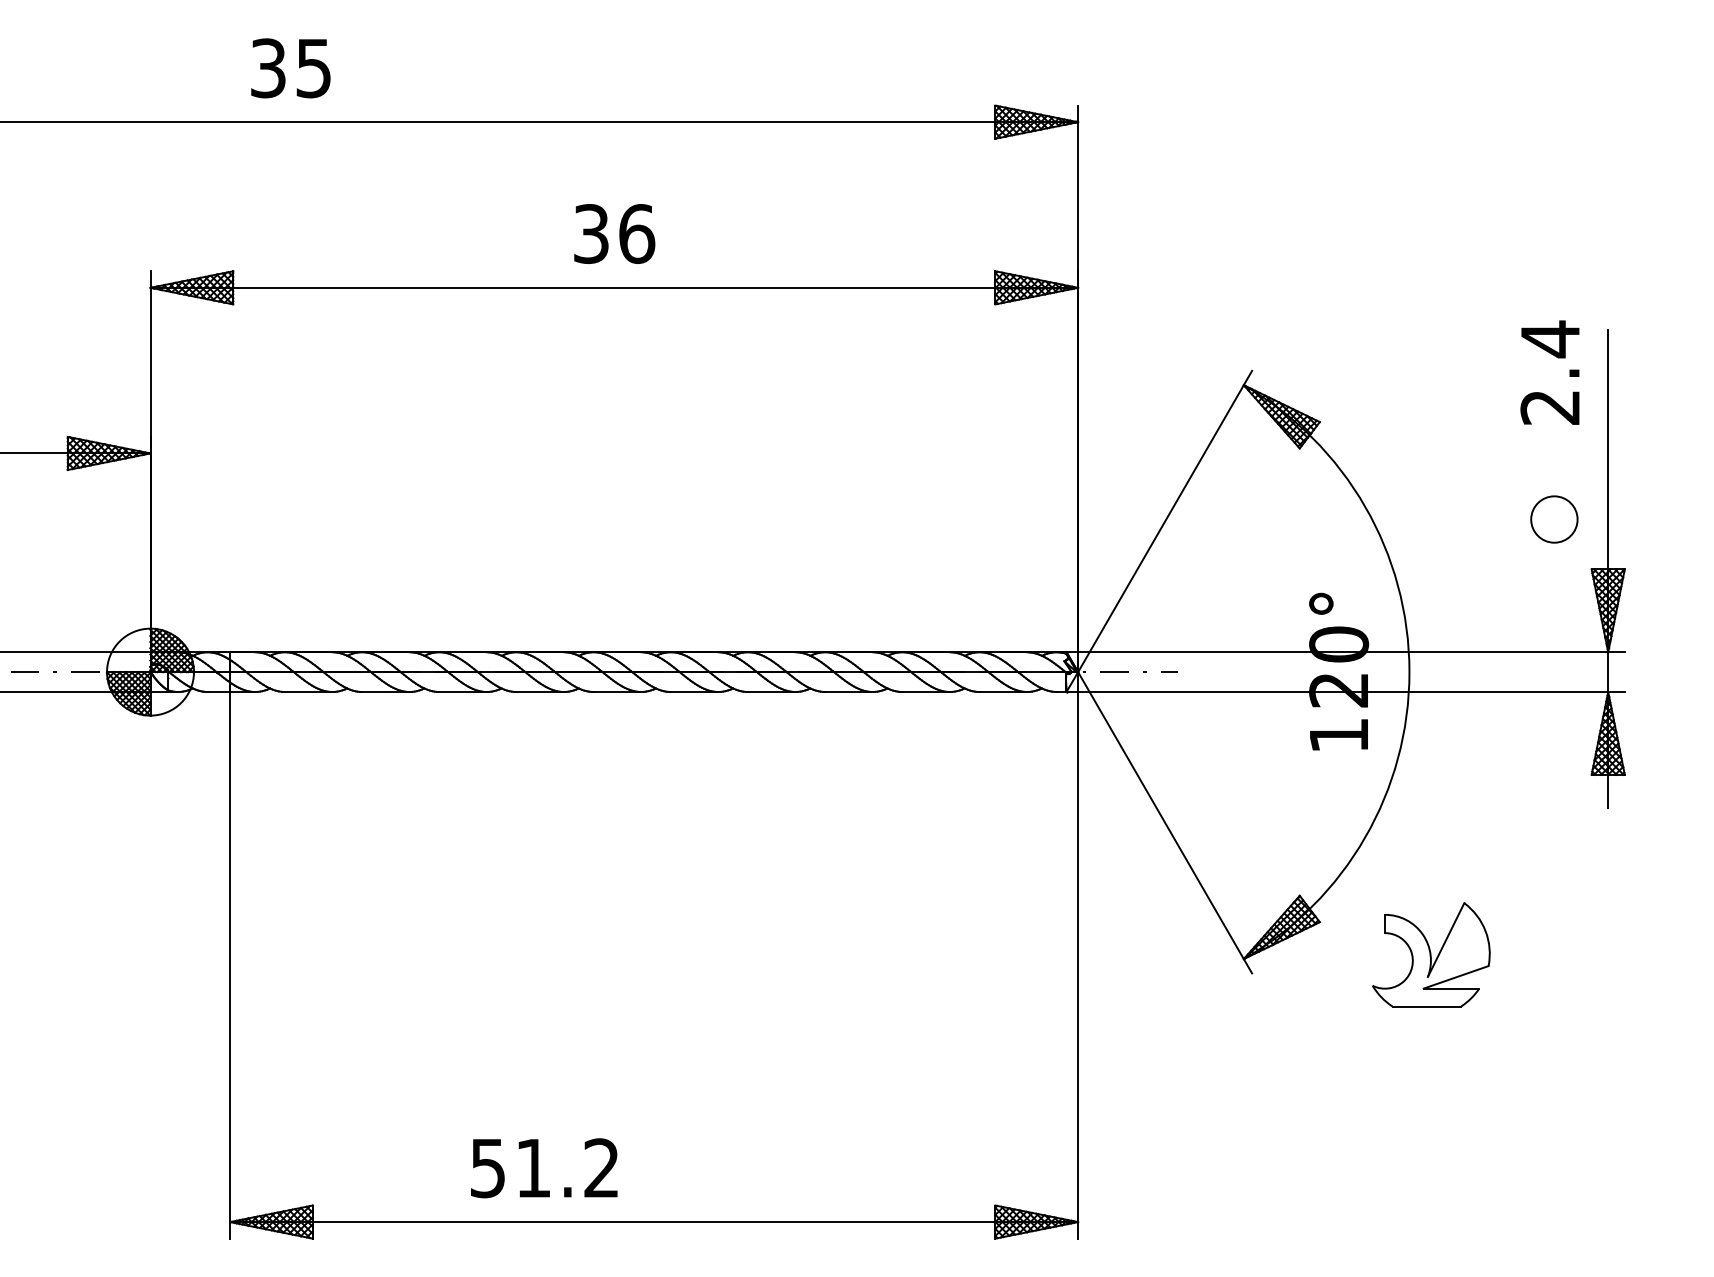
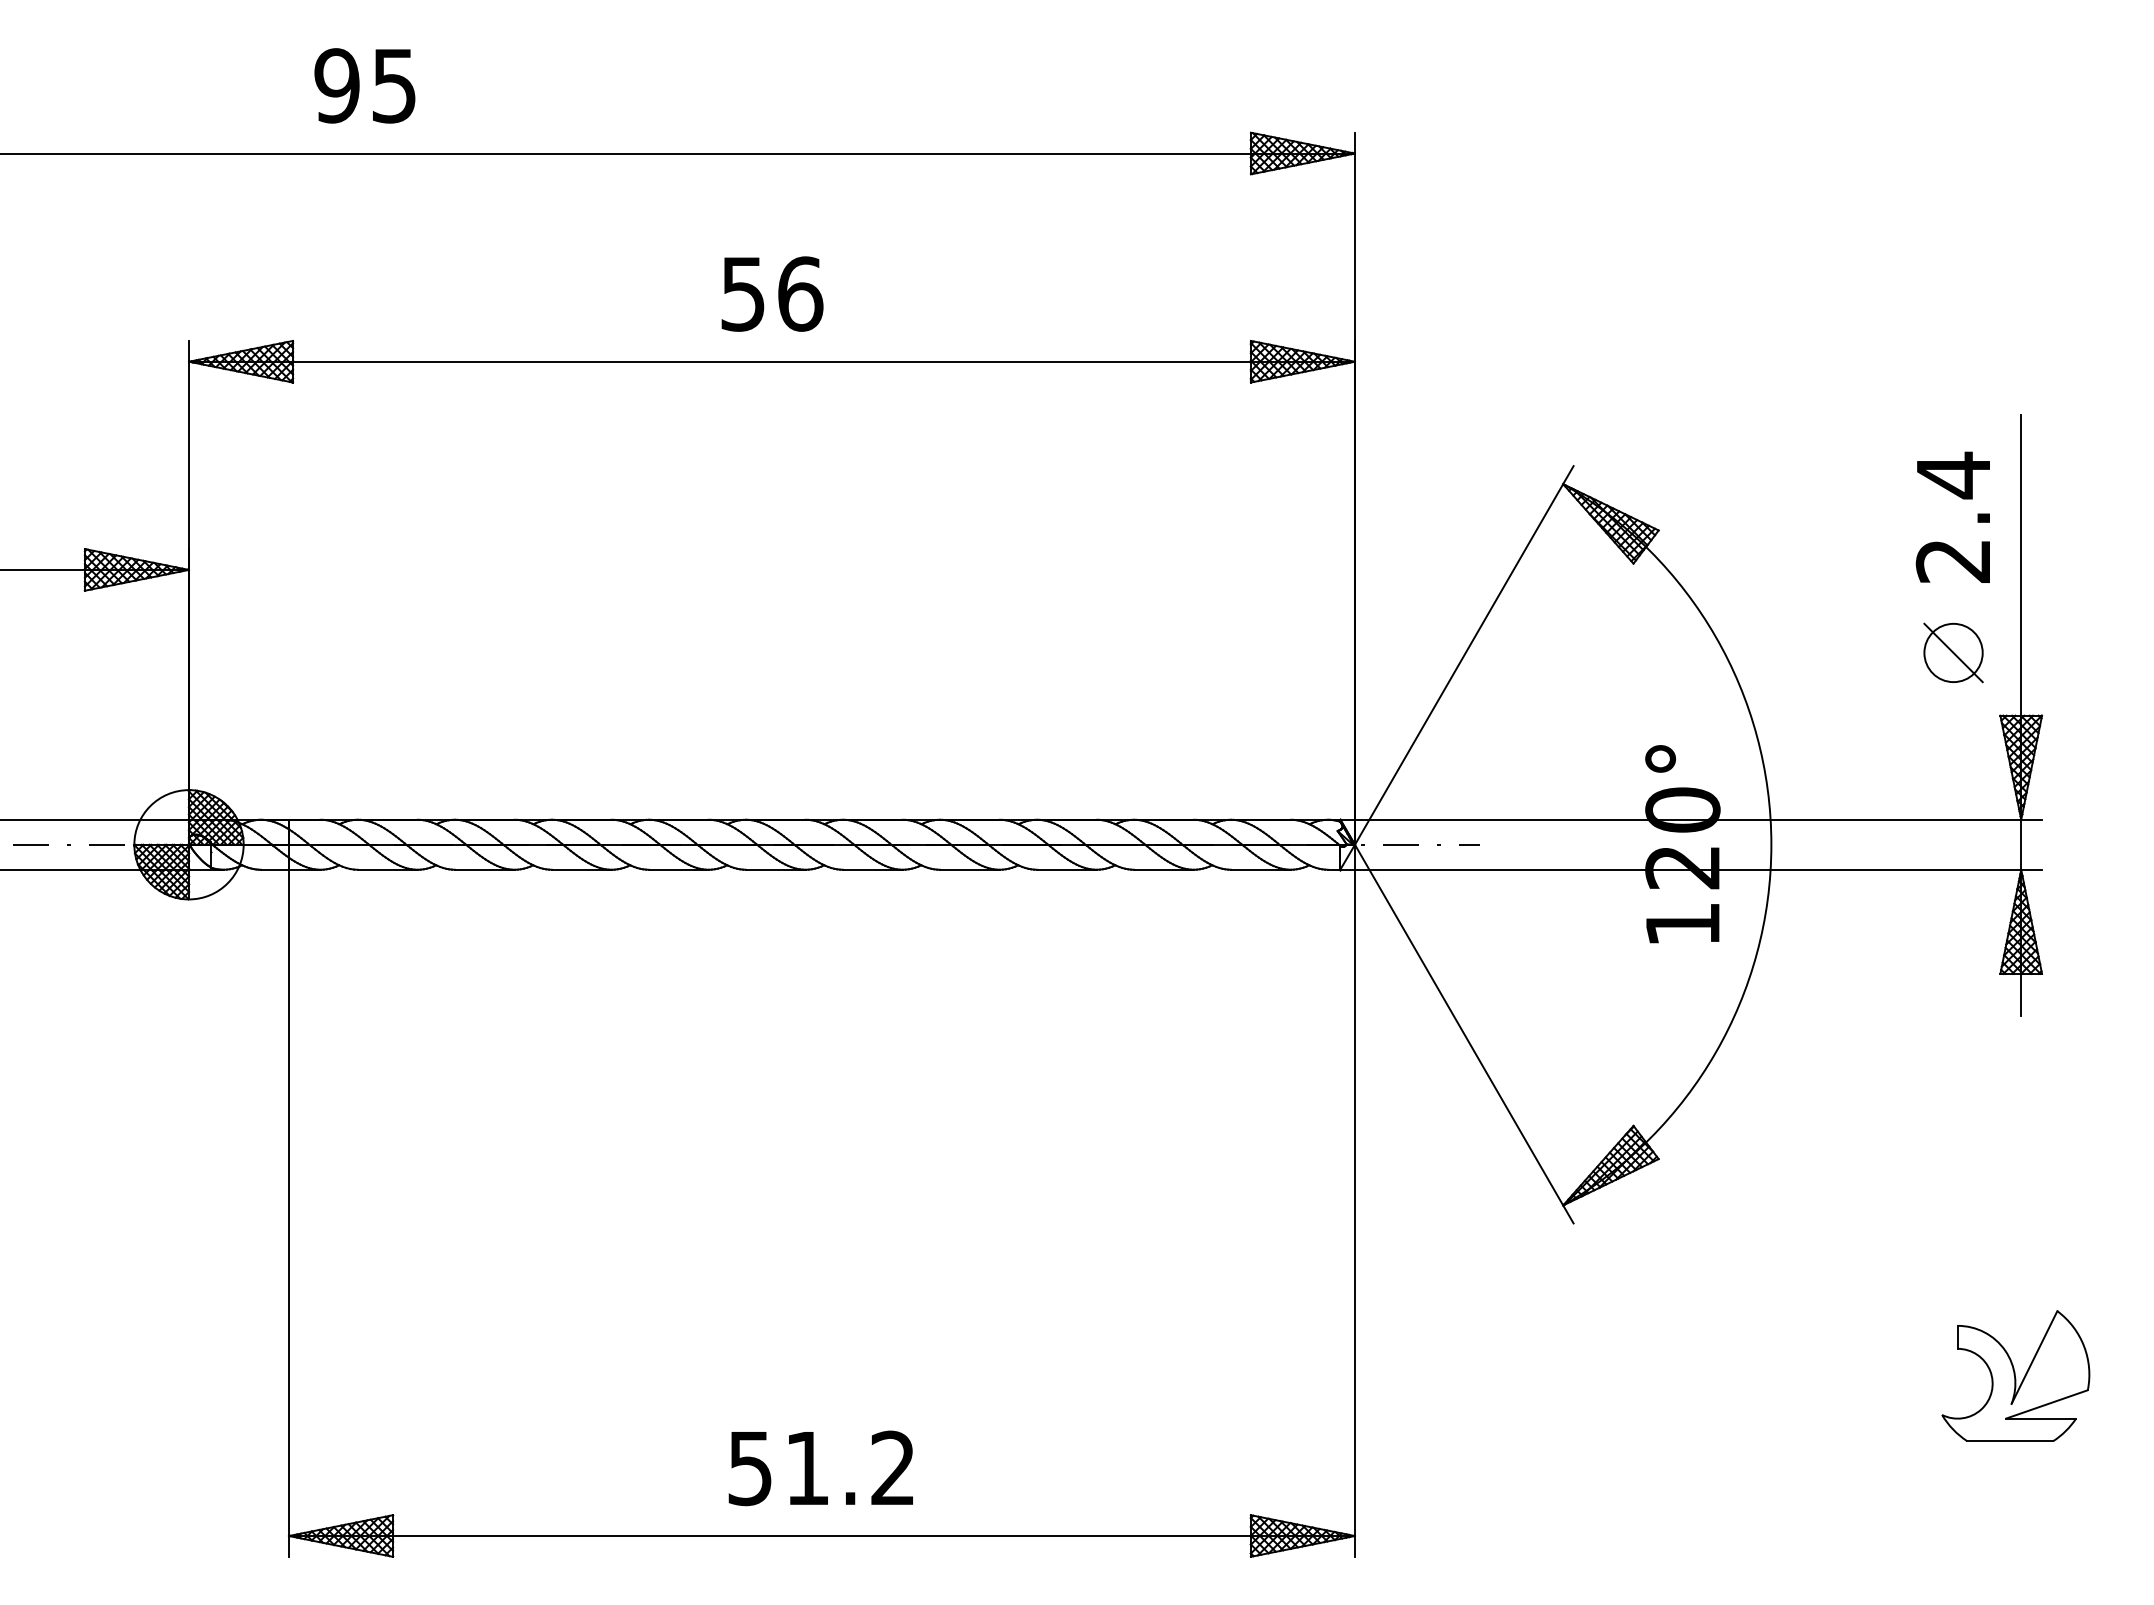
text: (267, 68) -> (336, 85), 35 -> 95
text: (590, 233) -> (742, 293), 36 -> 56
text: (1549, 371) -> (1952, 516), moved
line: (1554, 519) -> (1953, 652), added
part: (1431, 954) -> (2015, 1375), moved
text: (543, 1168) -> (820, 1468), moved

